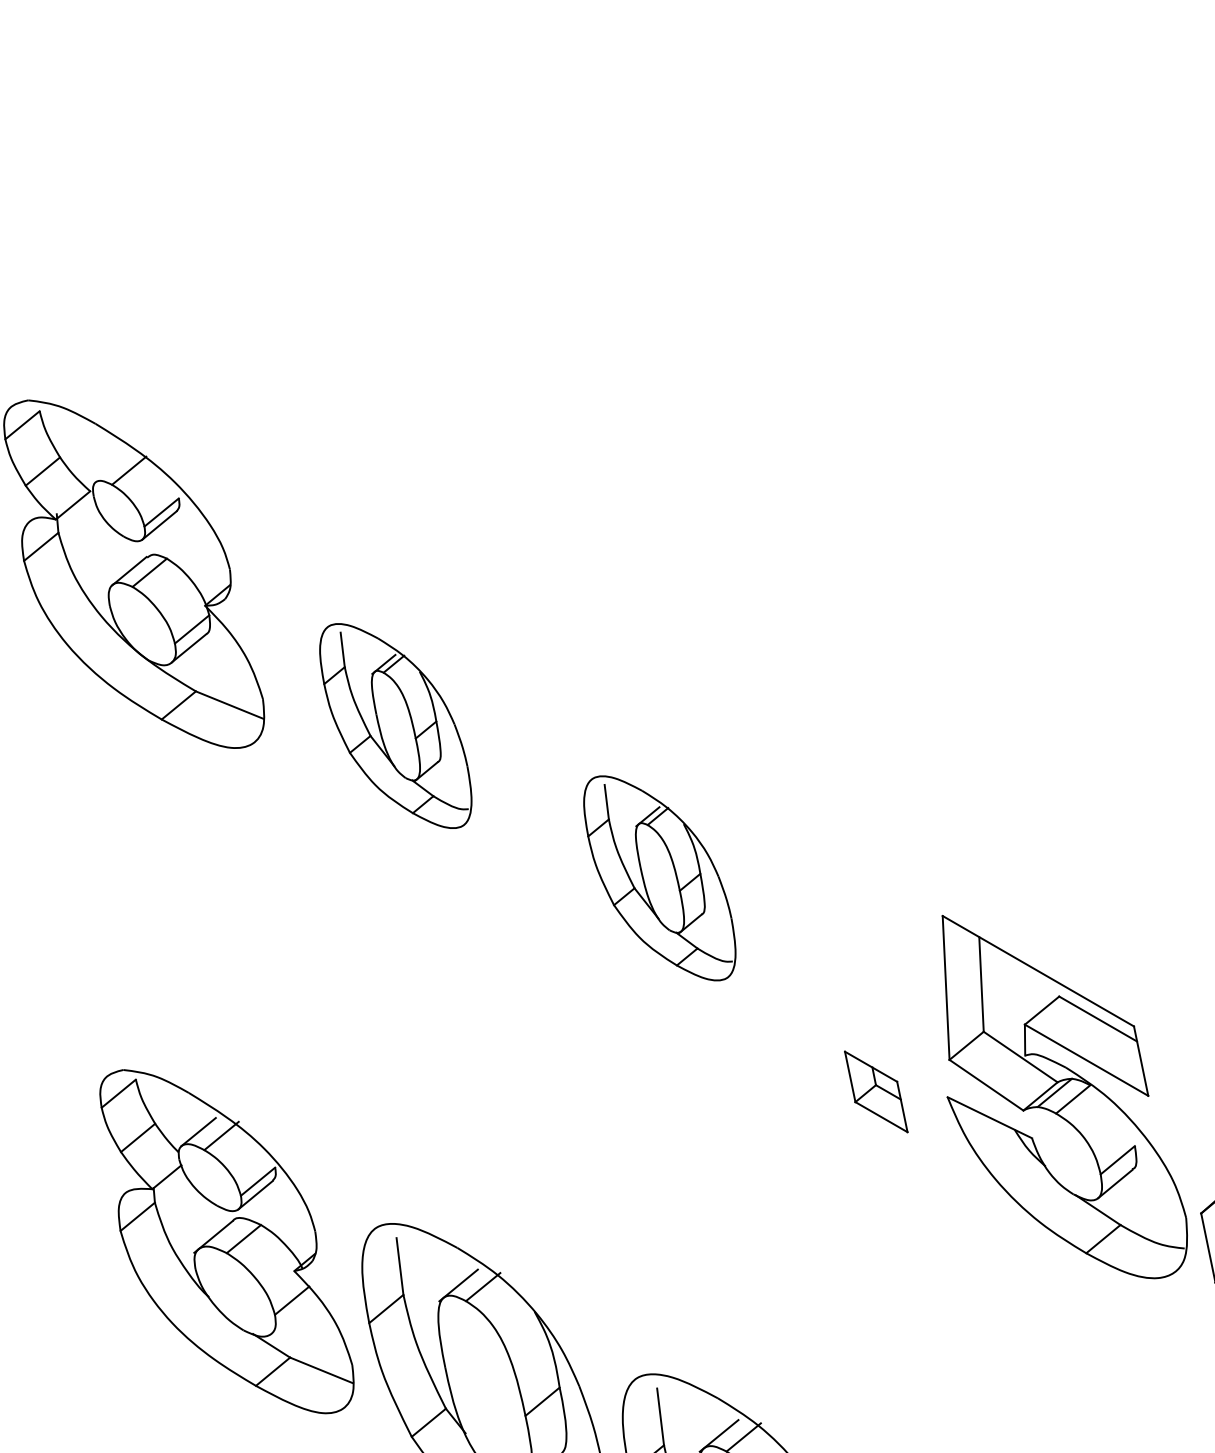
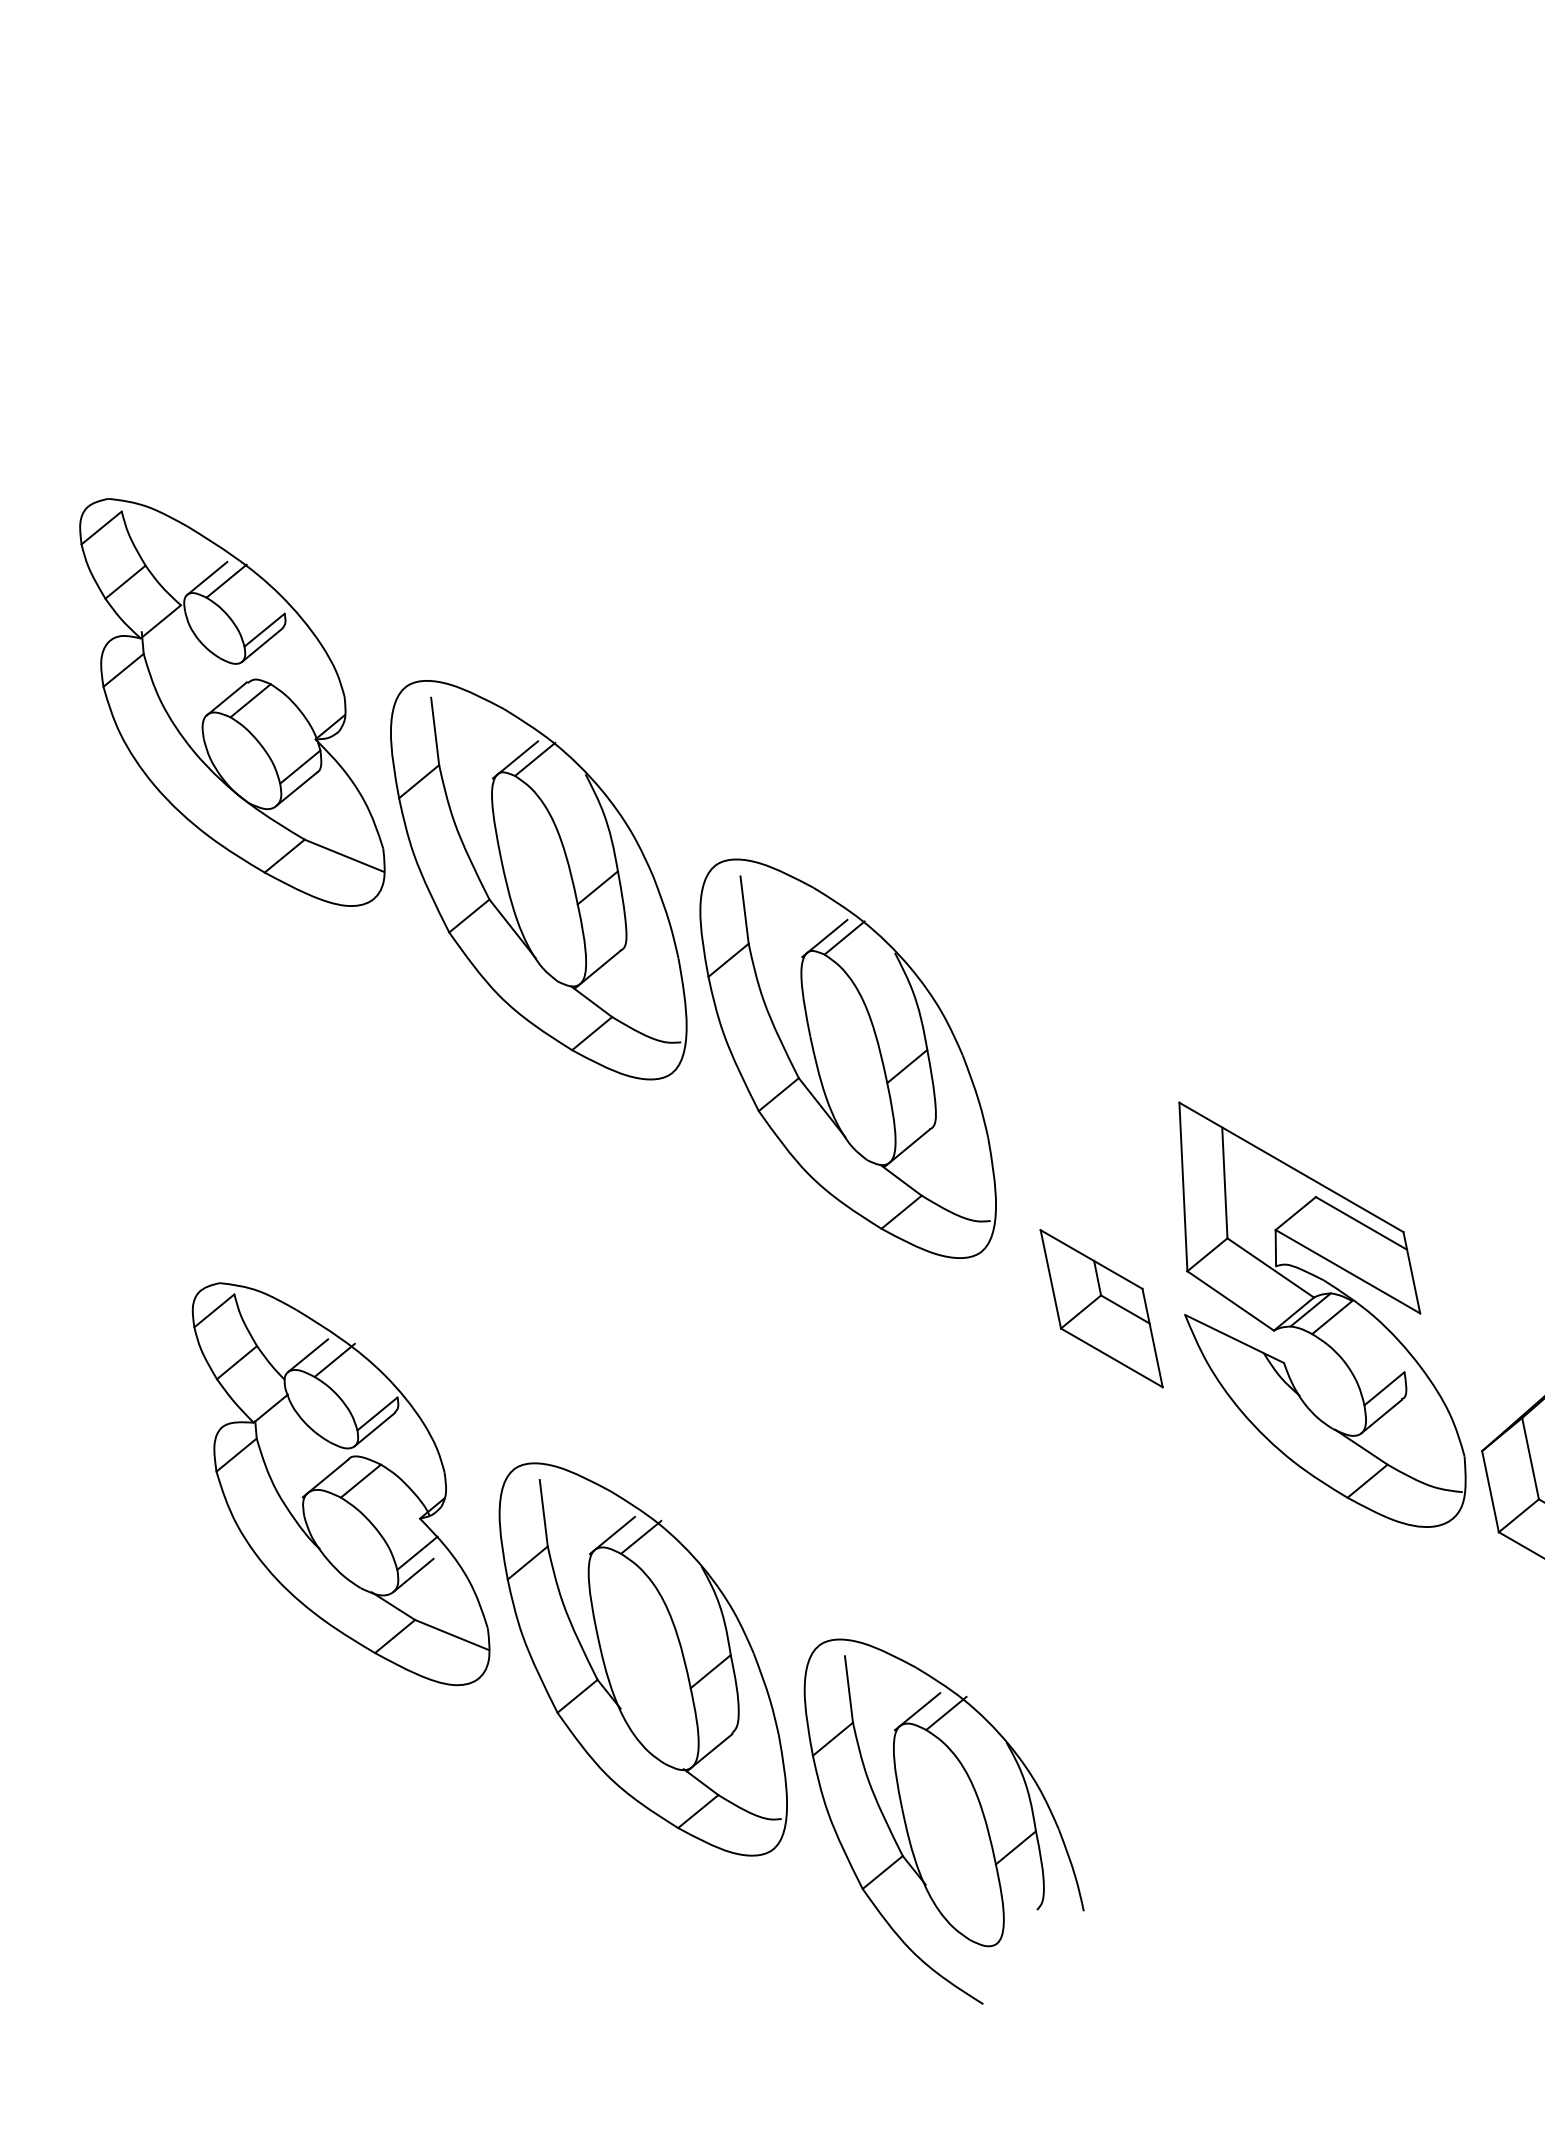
line: (112, 468) -> (207, 578), added
part: (395, 726) -> (538, 880), size x1.67
part: (659, 878) -> (847, 1058), size x1.67
part: (876, 1091) -> (1101, 1308), size x1.67
line: (288, 1318) -> (413, 1574), added

